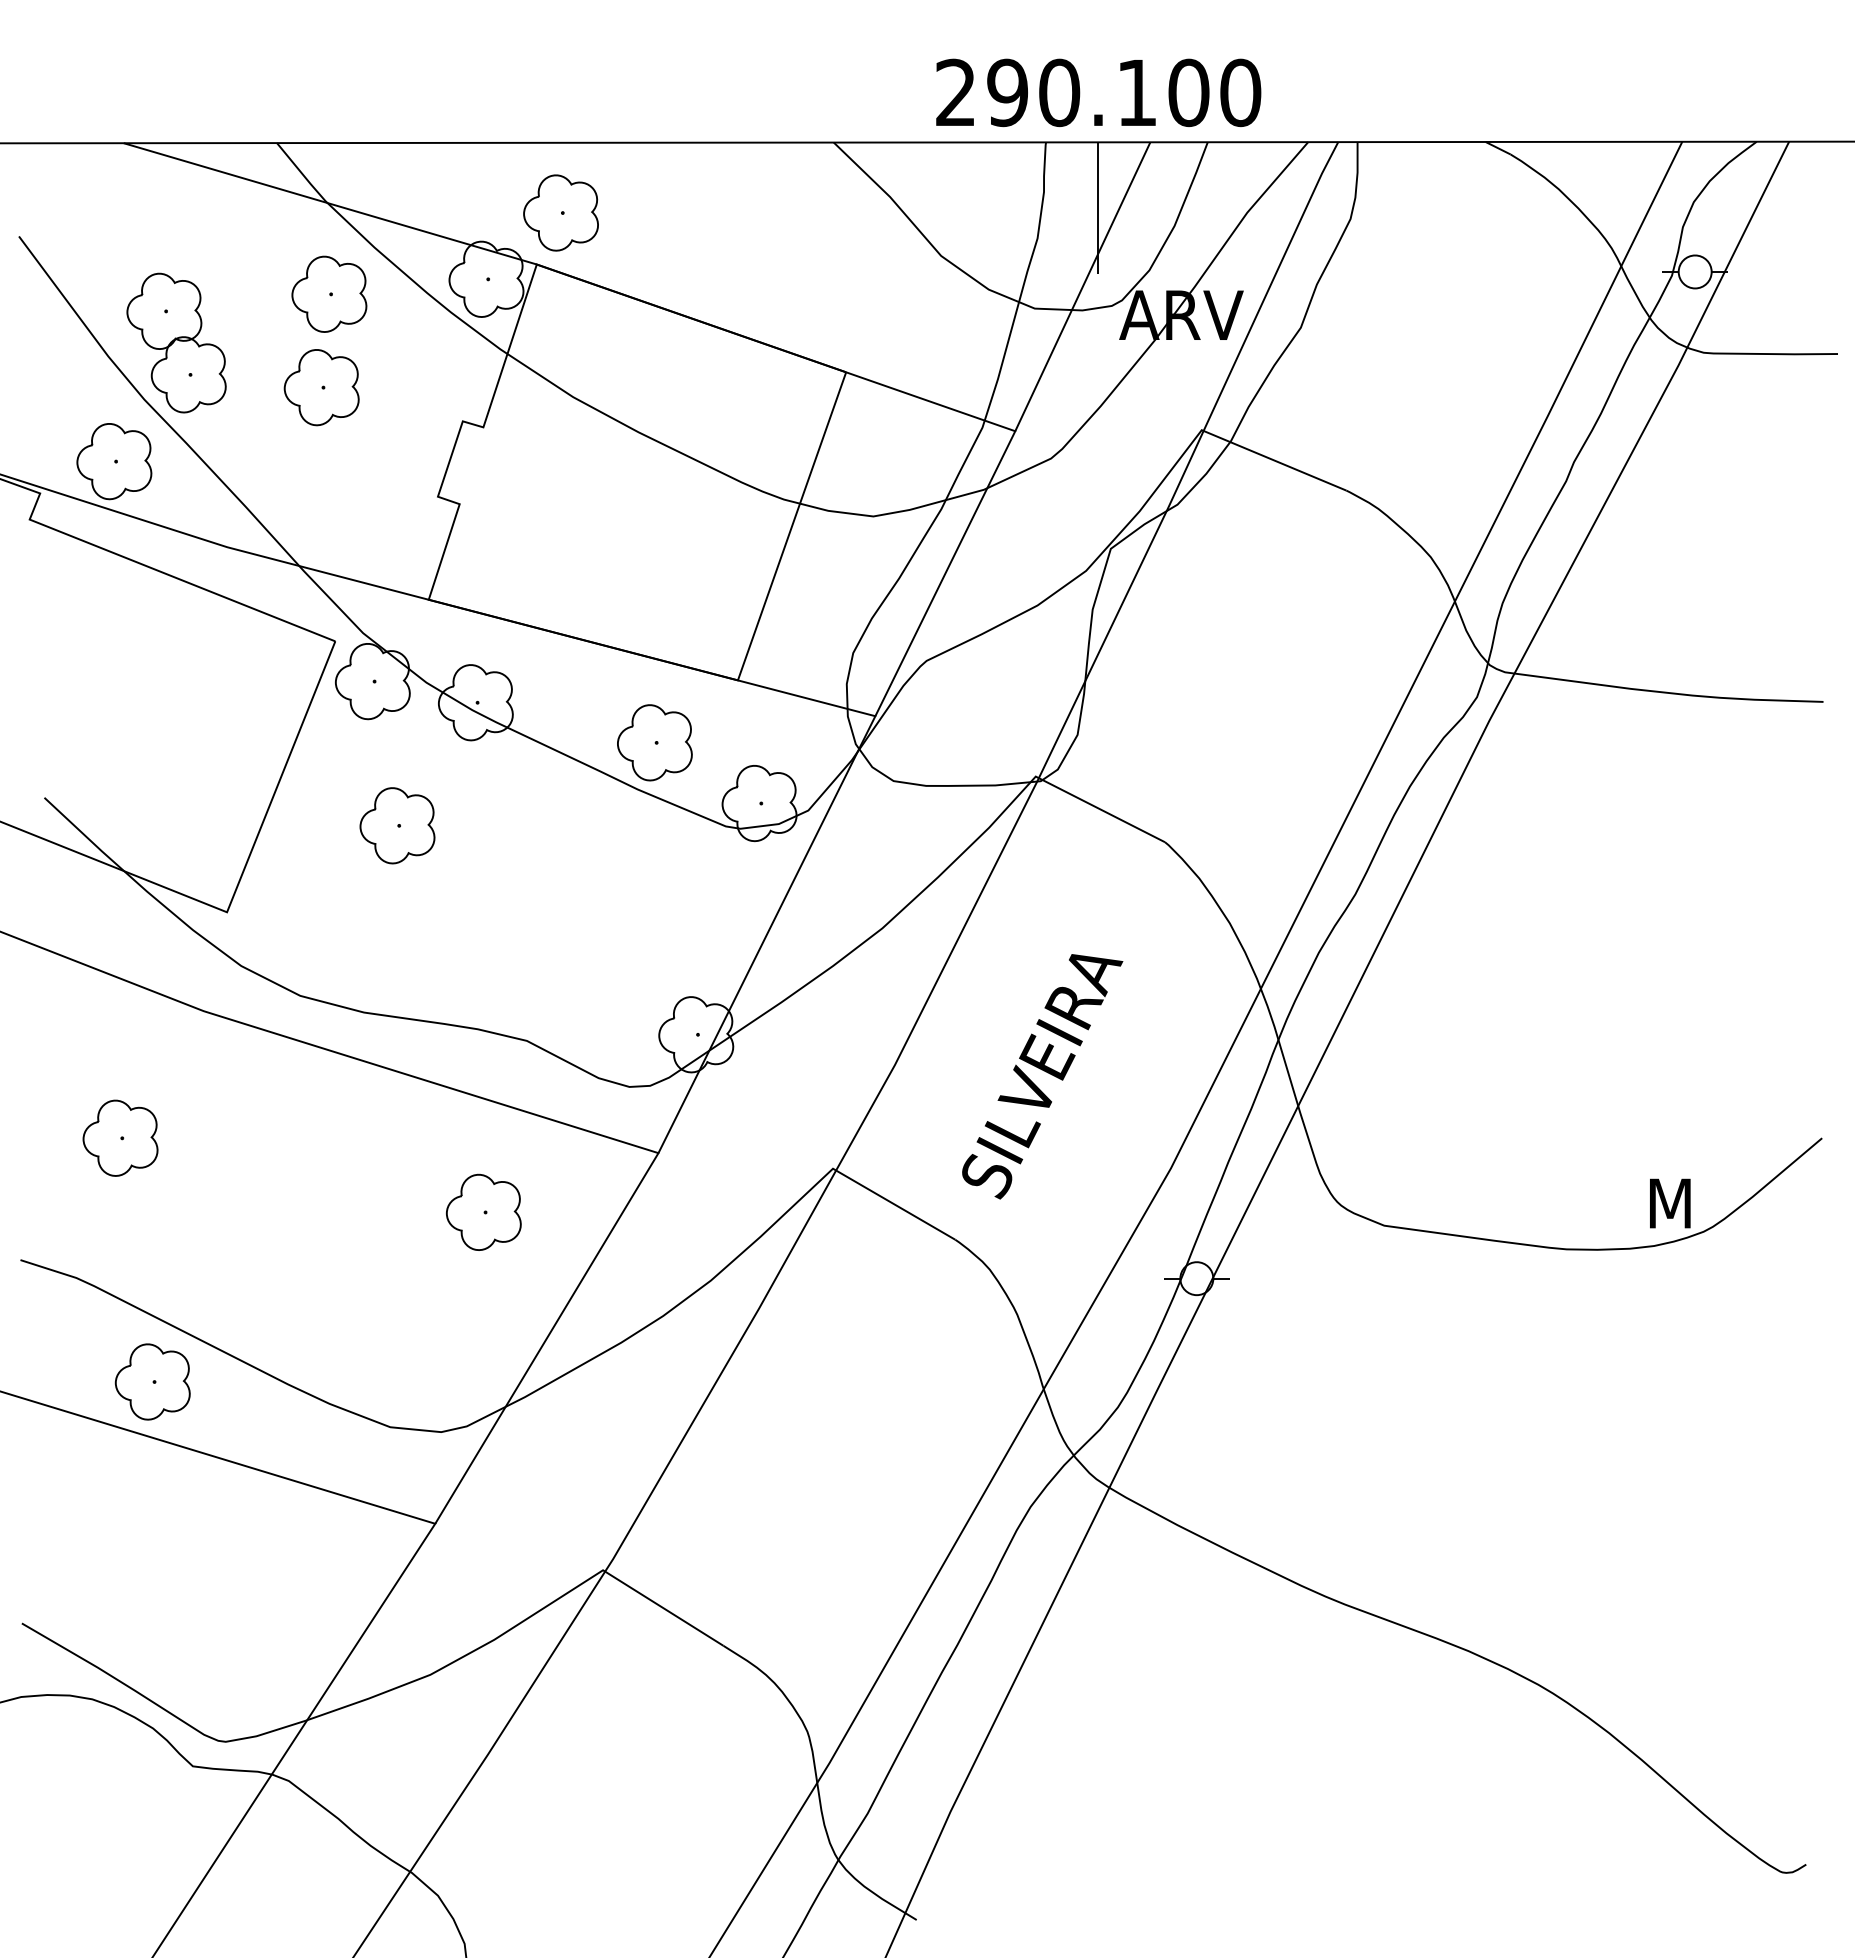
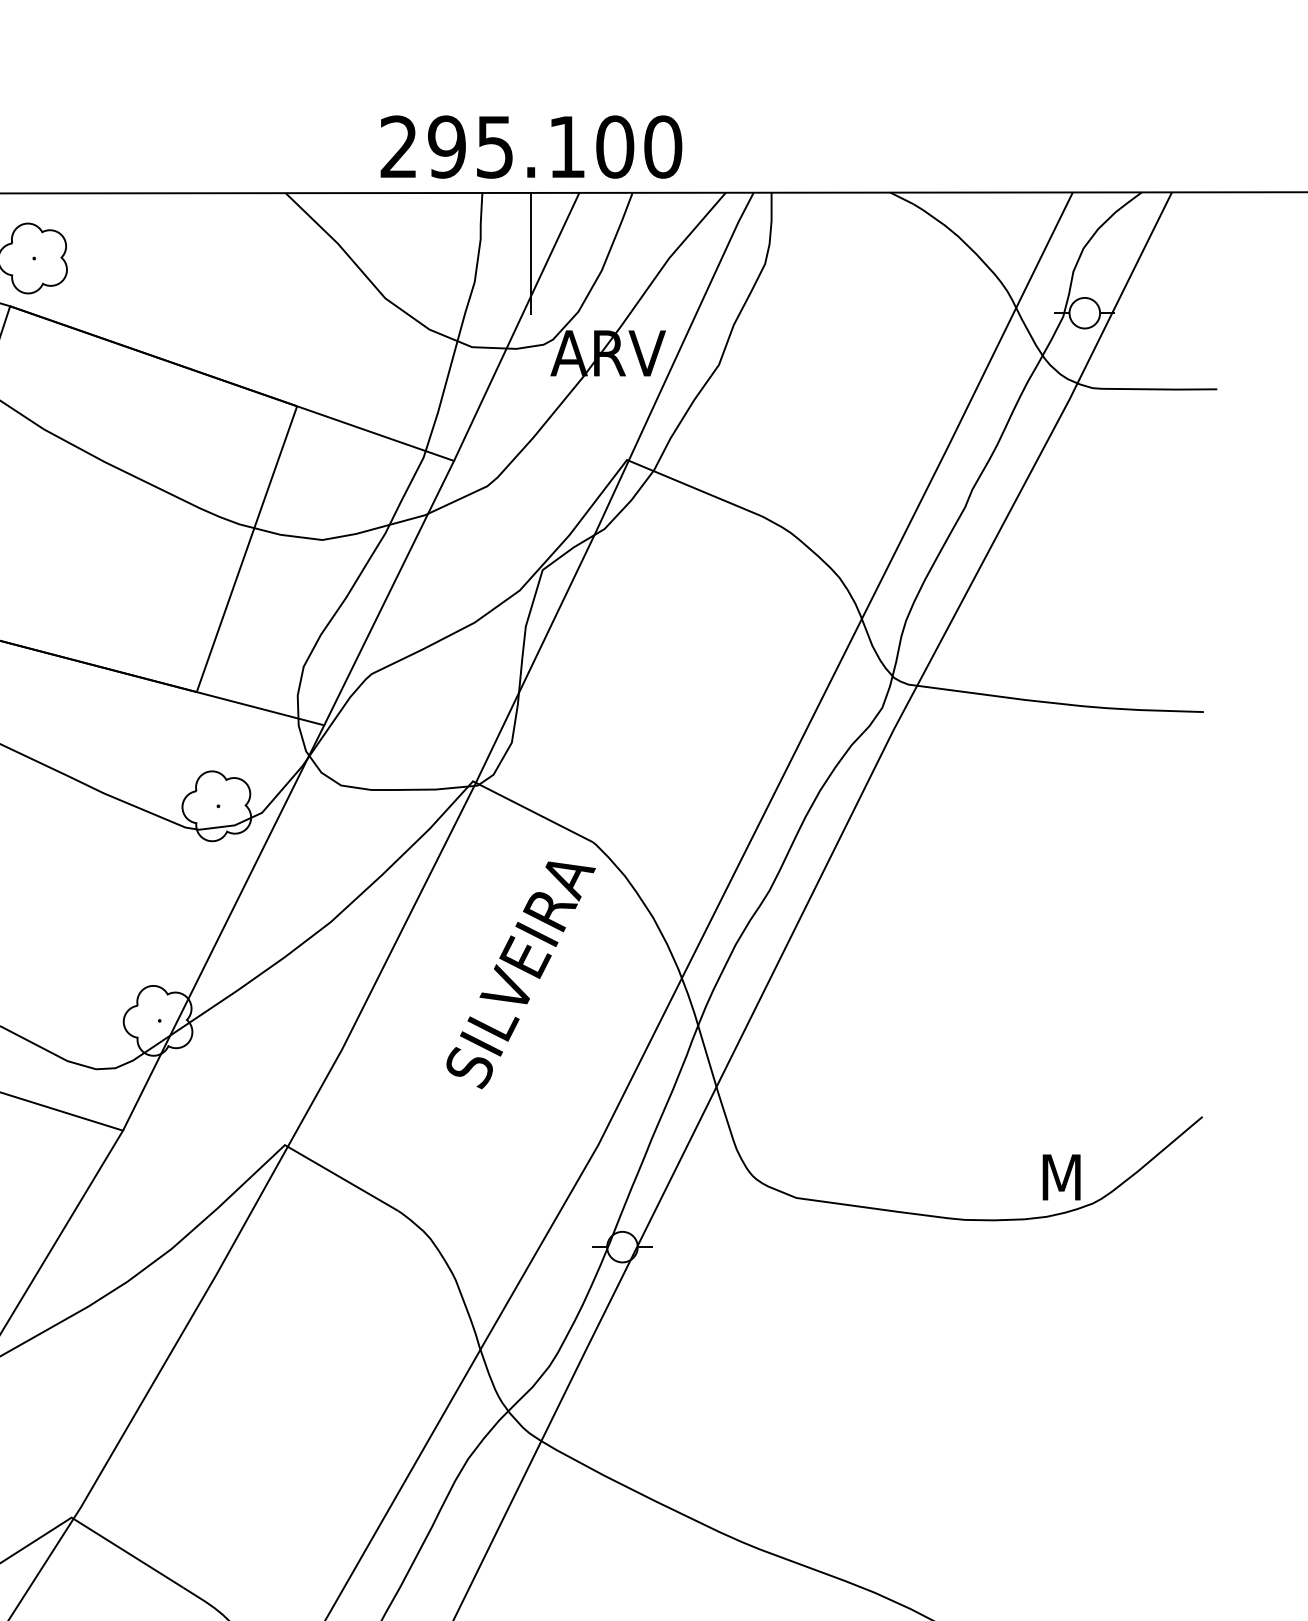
text: (1059, 92) -> (495, 146), 290.100 -> 295.100
part: (654, 742) -> (119, 749), removed
text: (1042, 1076) -> (521, 975), moved

